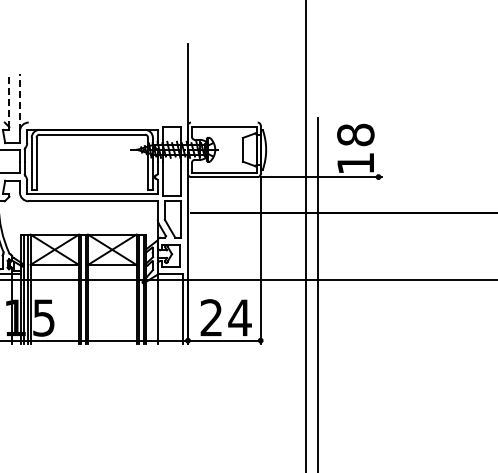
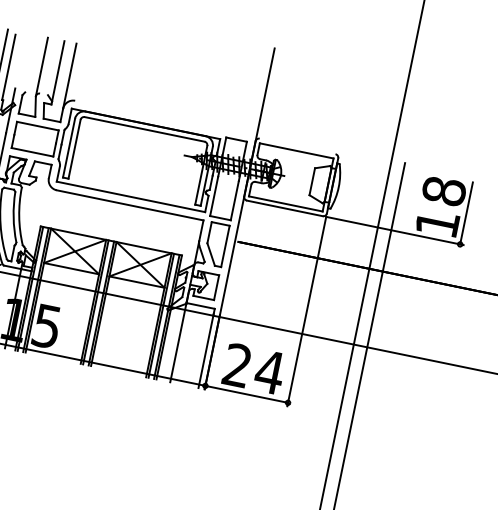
line: (9, 100) -> (58, 71), dashed -> solid
line: (19, 102) -> (69, 75), dashed -> solid
line: (378, 149) -> (466, 213), added

